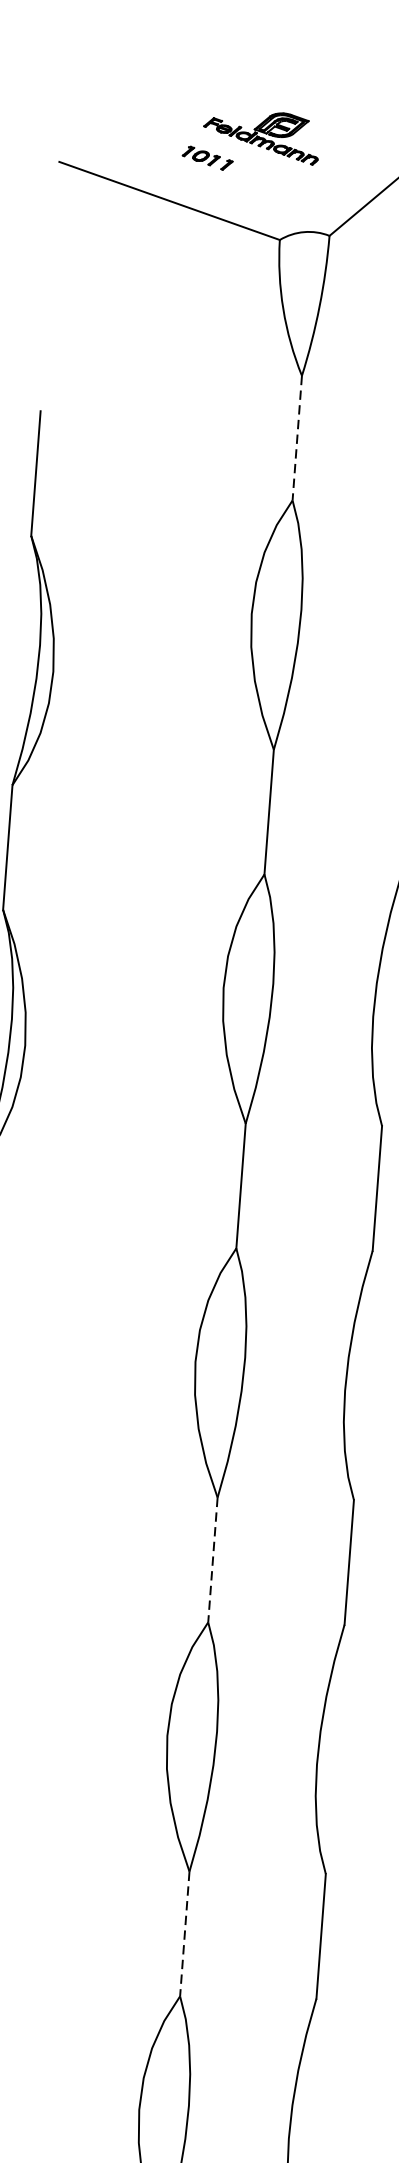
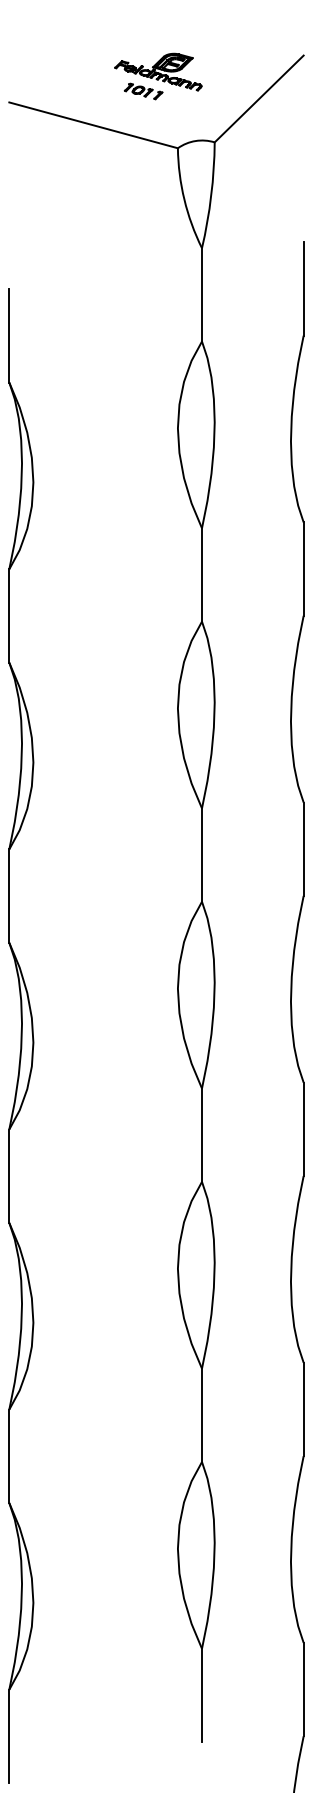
part: (207, 158) -> (143, 91), moved
line: (297, 437) -> (202, 294), dashed -> solid
line: (213, 1560) -> (202, 1135), dashed -> solid
line: (185, 1934) -> (202, 1415), dashed -> solid

